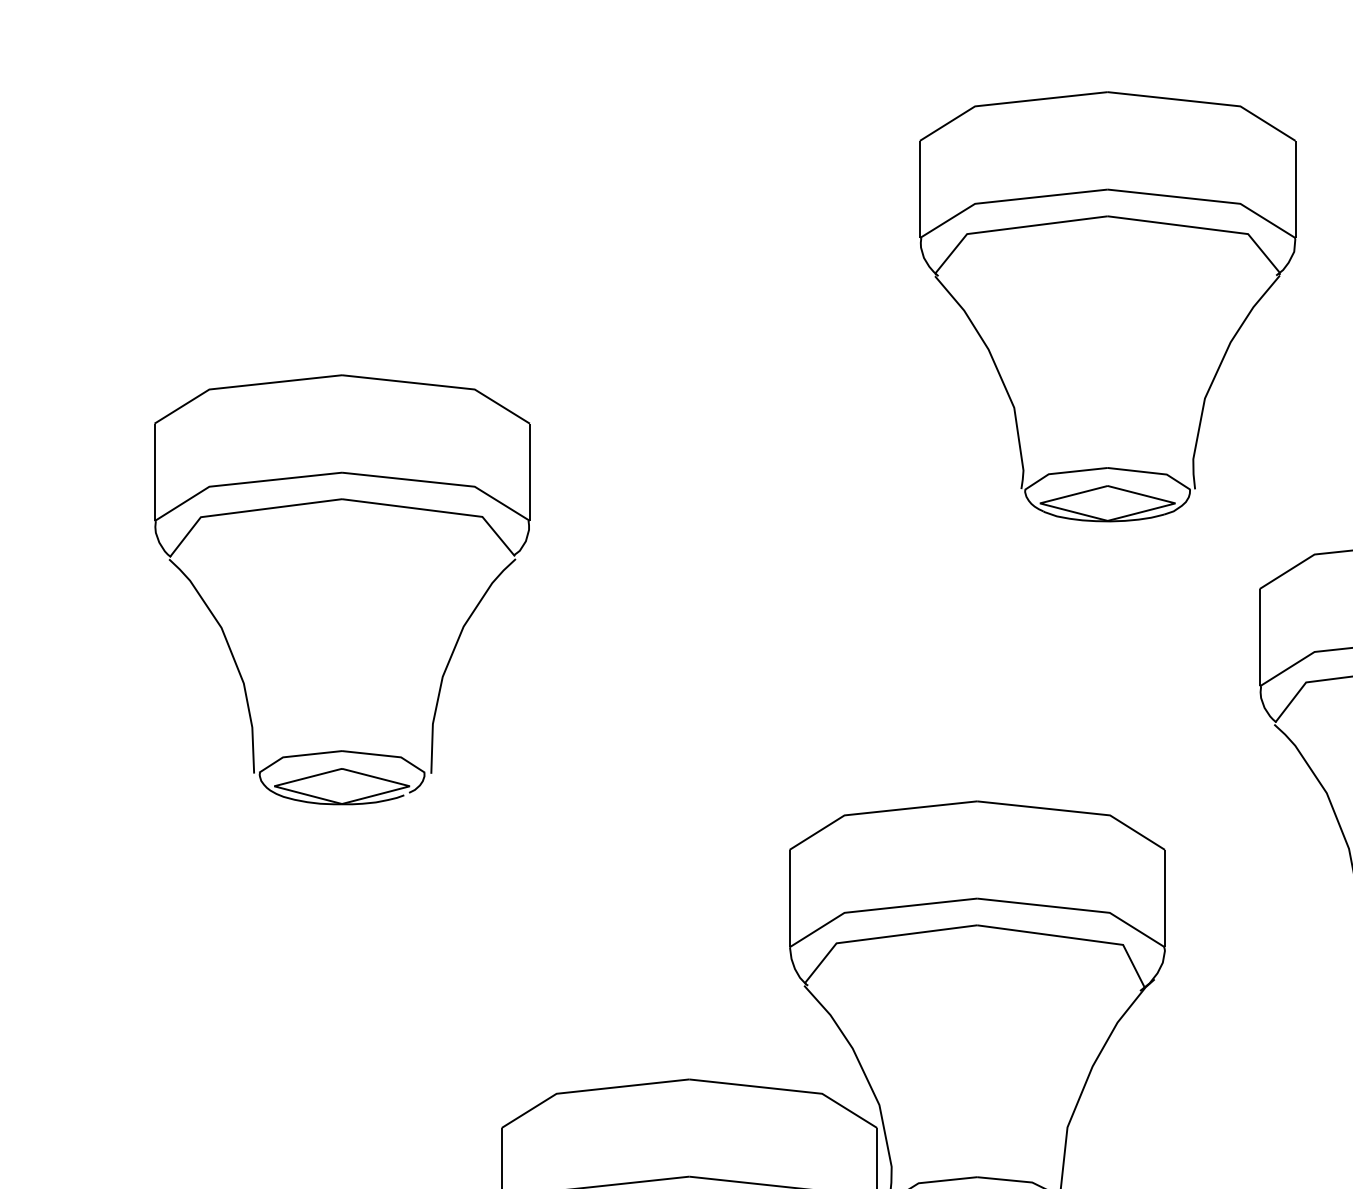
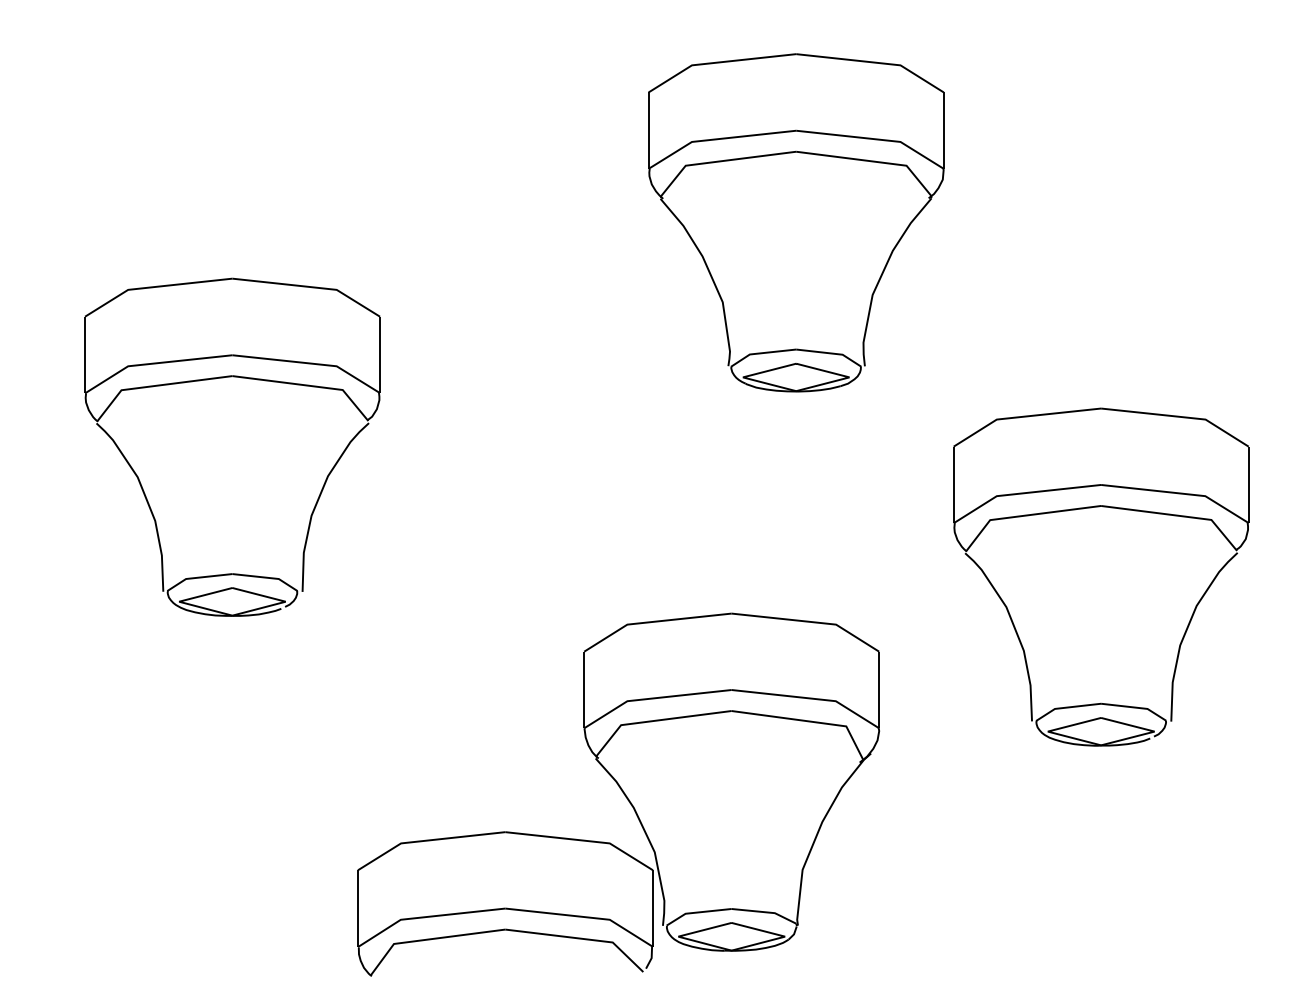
part: (1122, 219) -> (807, 154), moved

